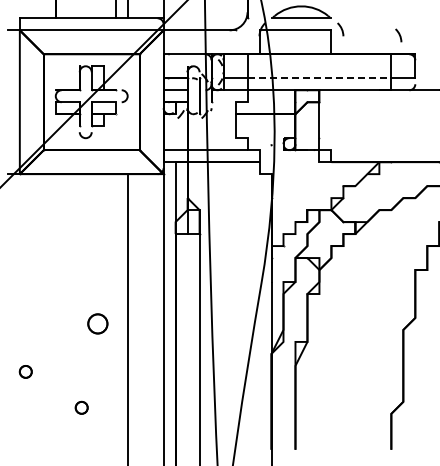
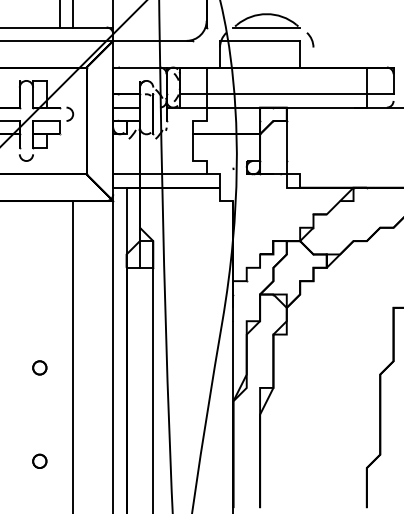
curve: (398, 34) -> (374, 45), removed
line: (319, 78) -> (286, 94), dashed -> solid
part: (97, 323) -> (39, 367), size x0.62
part: (81, 407) -> (39, 460), moved

